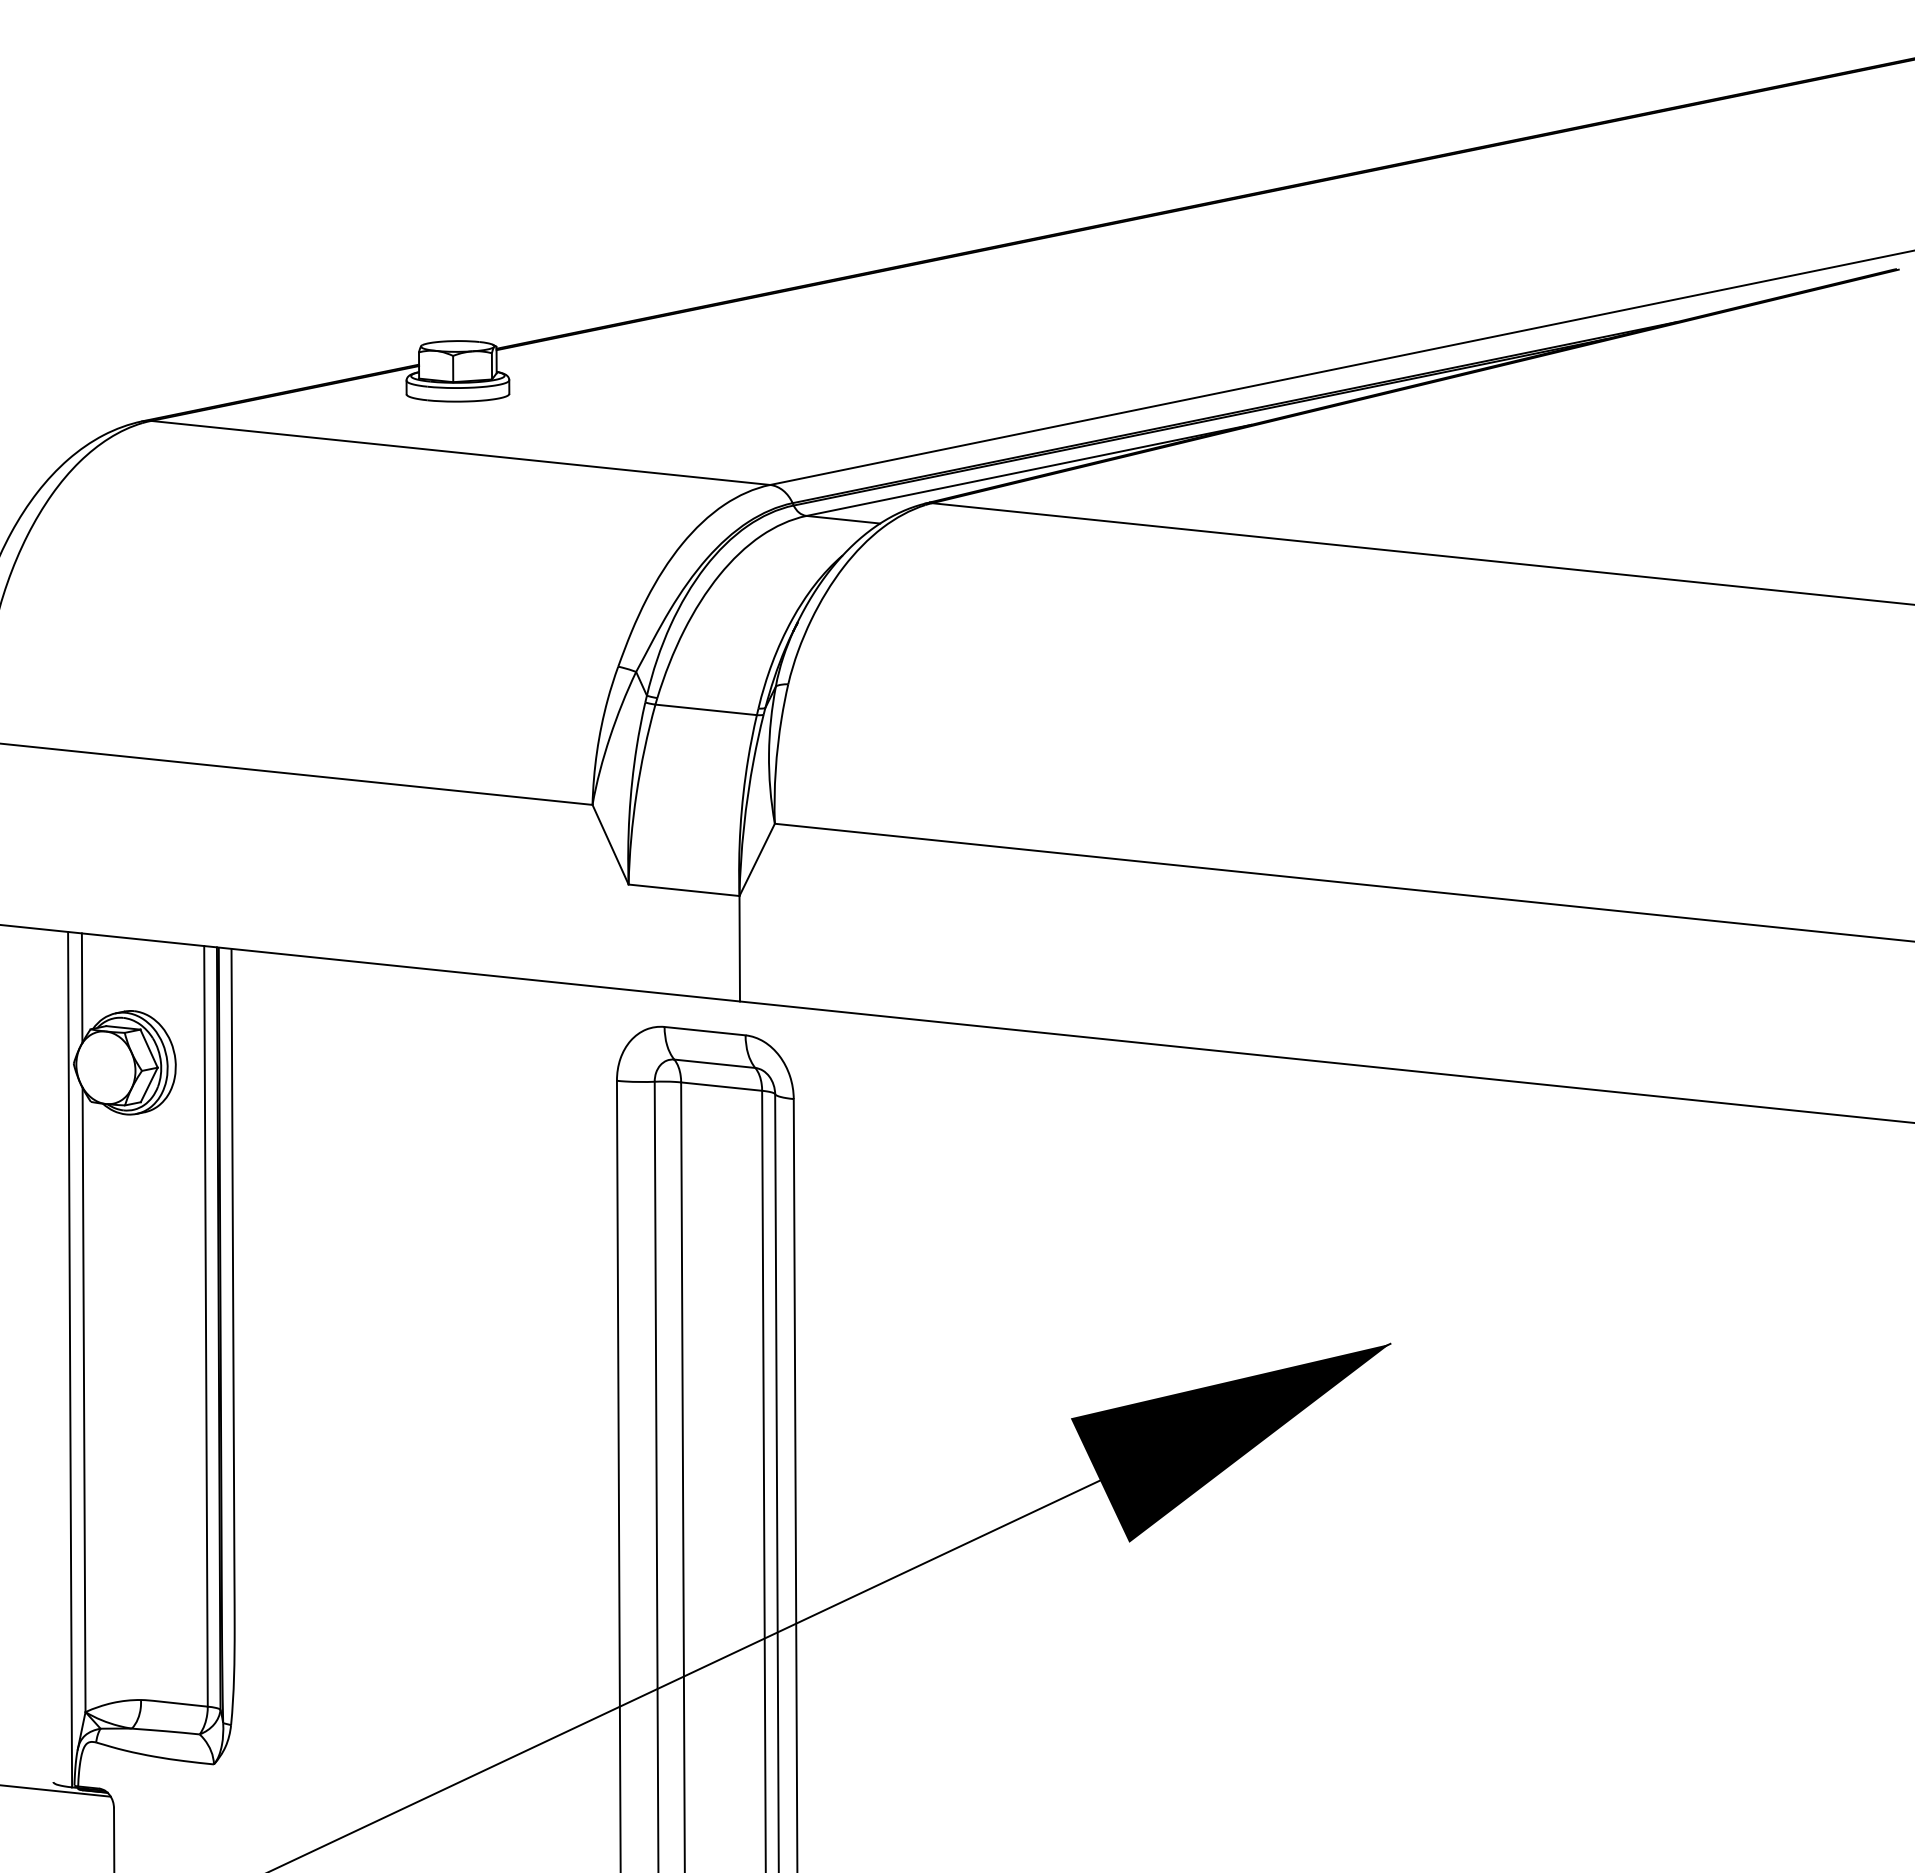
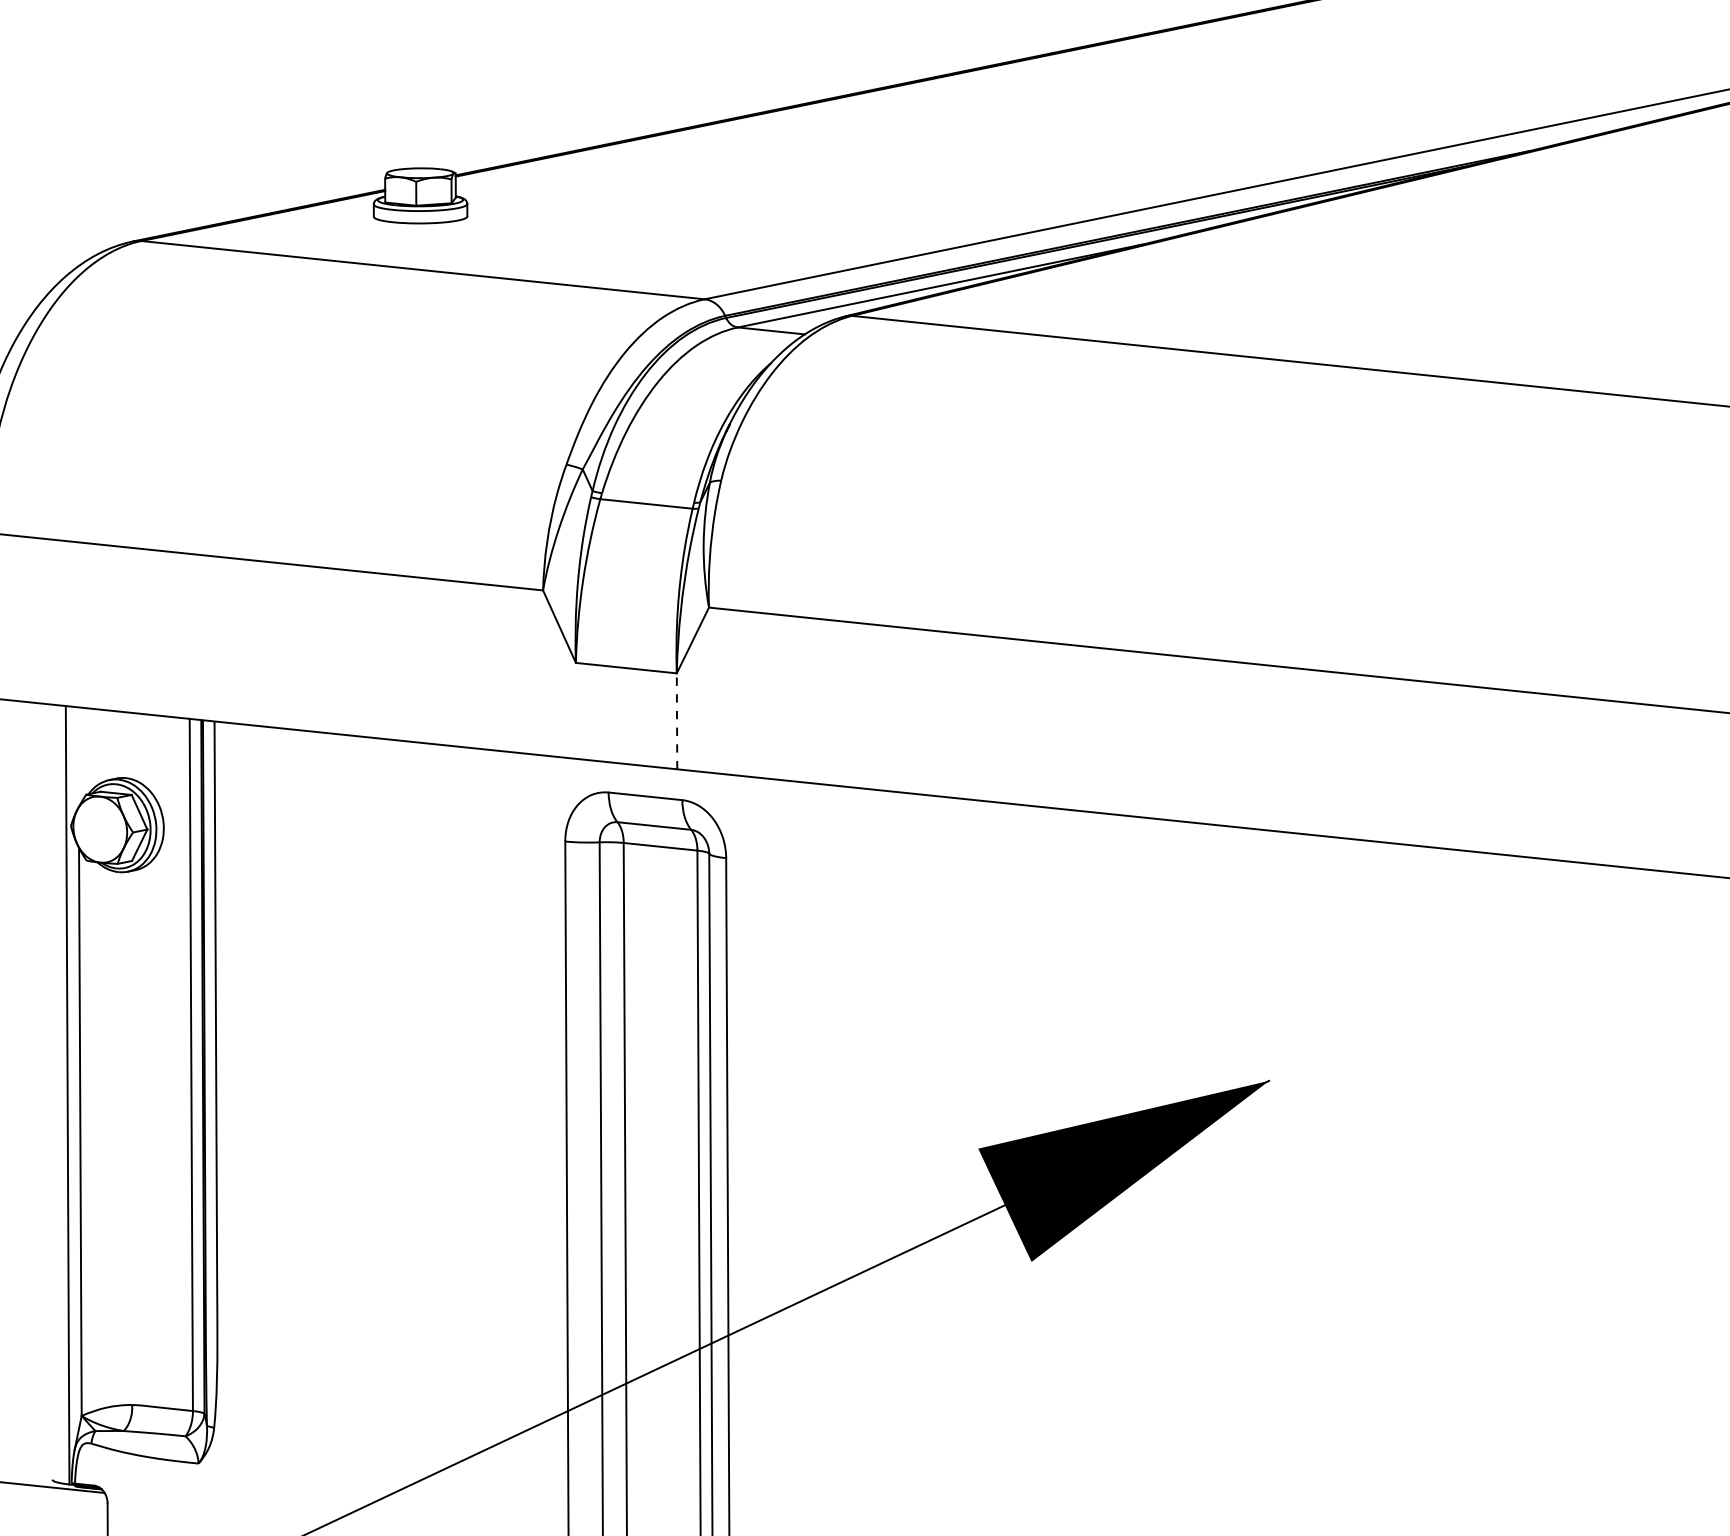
line: (739, 948) -> (676, 721), solid -> dashed
line: (81, 987) -> (78, 756), removed

